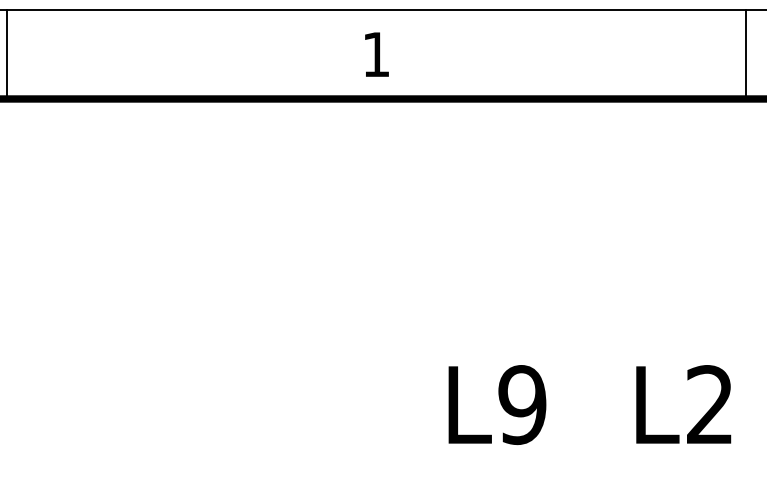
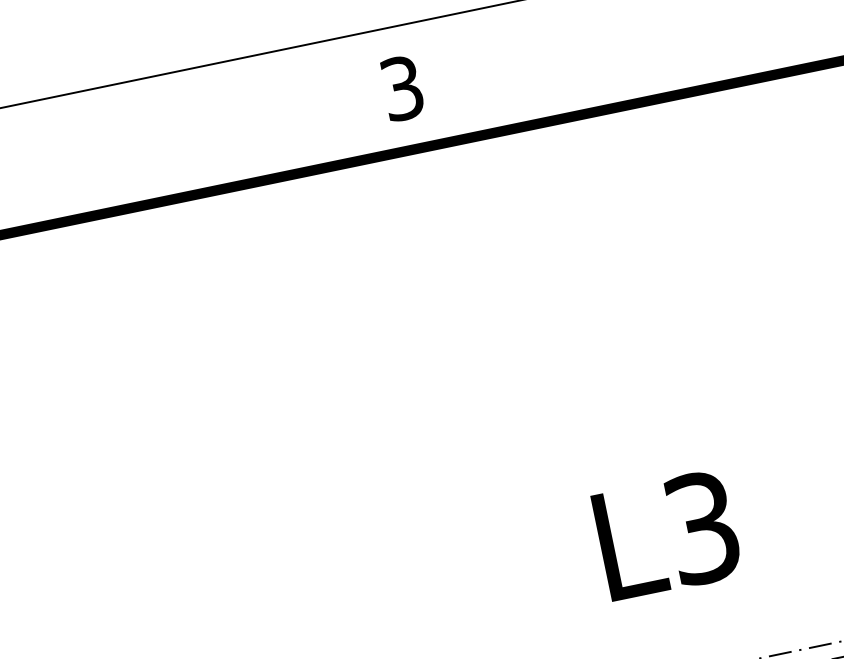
text: (376, 54) -> (402, 88), 1 -> 3
text: (522, 404) -> (702, 527), L9 -> L3

